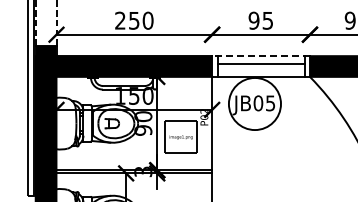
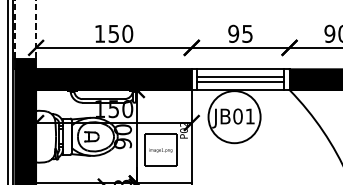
text: (120, 20) -> (100, 33), 250 -> 150
line: (261, 56) -> (241, 69), dashed -> solid
line: (260, 69) -> (240, 82), added
text: (270, 103) -> (250, 116), JB05 -> JB01

